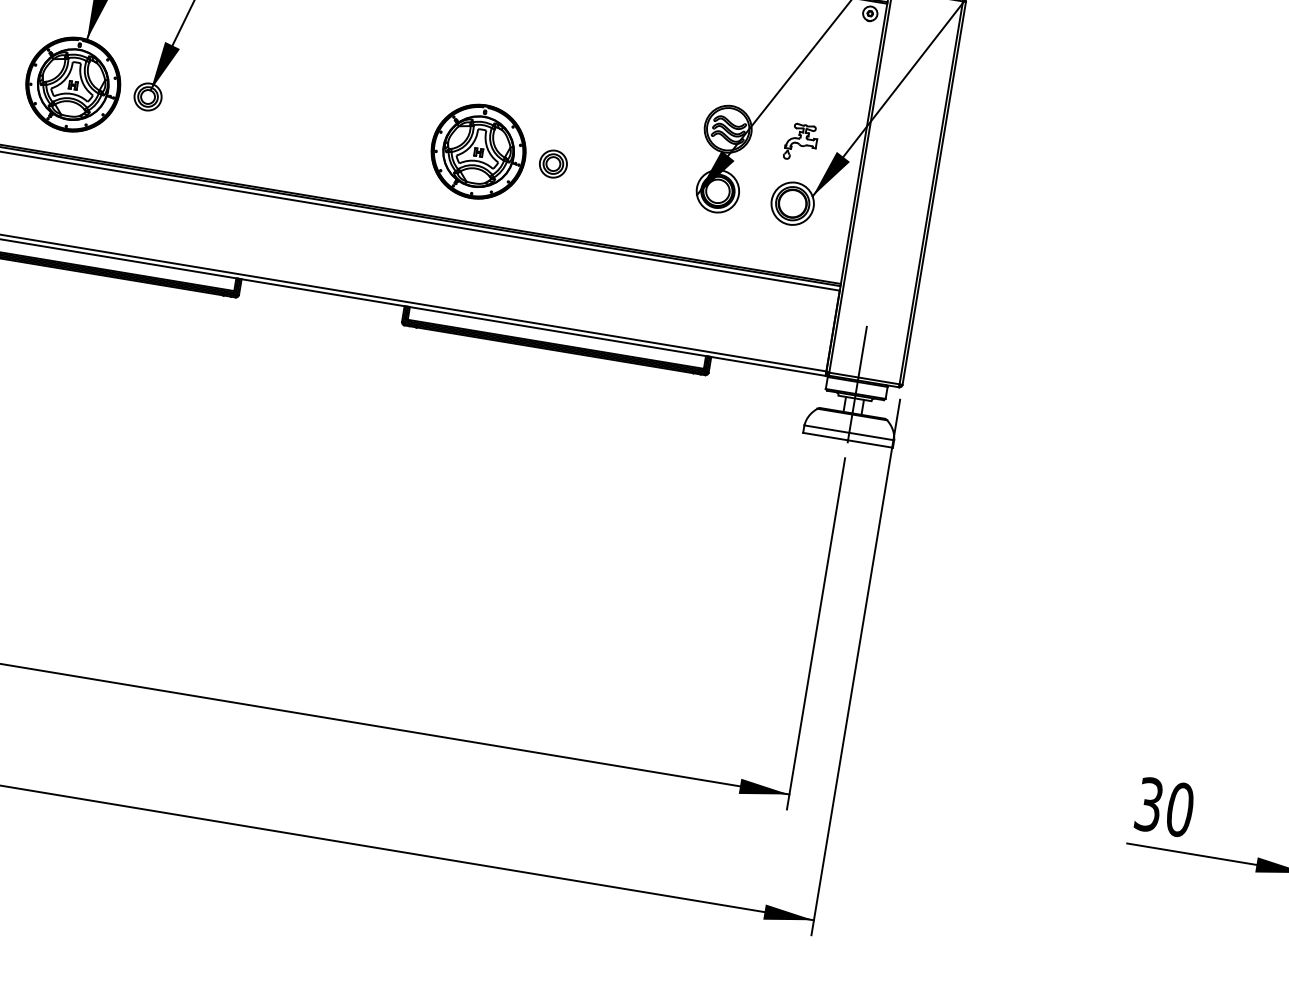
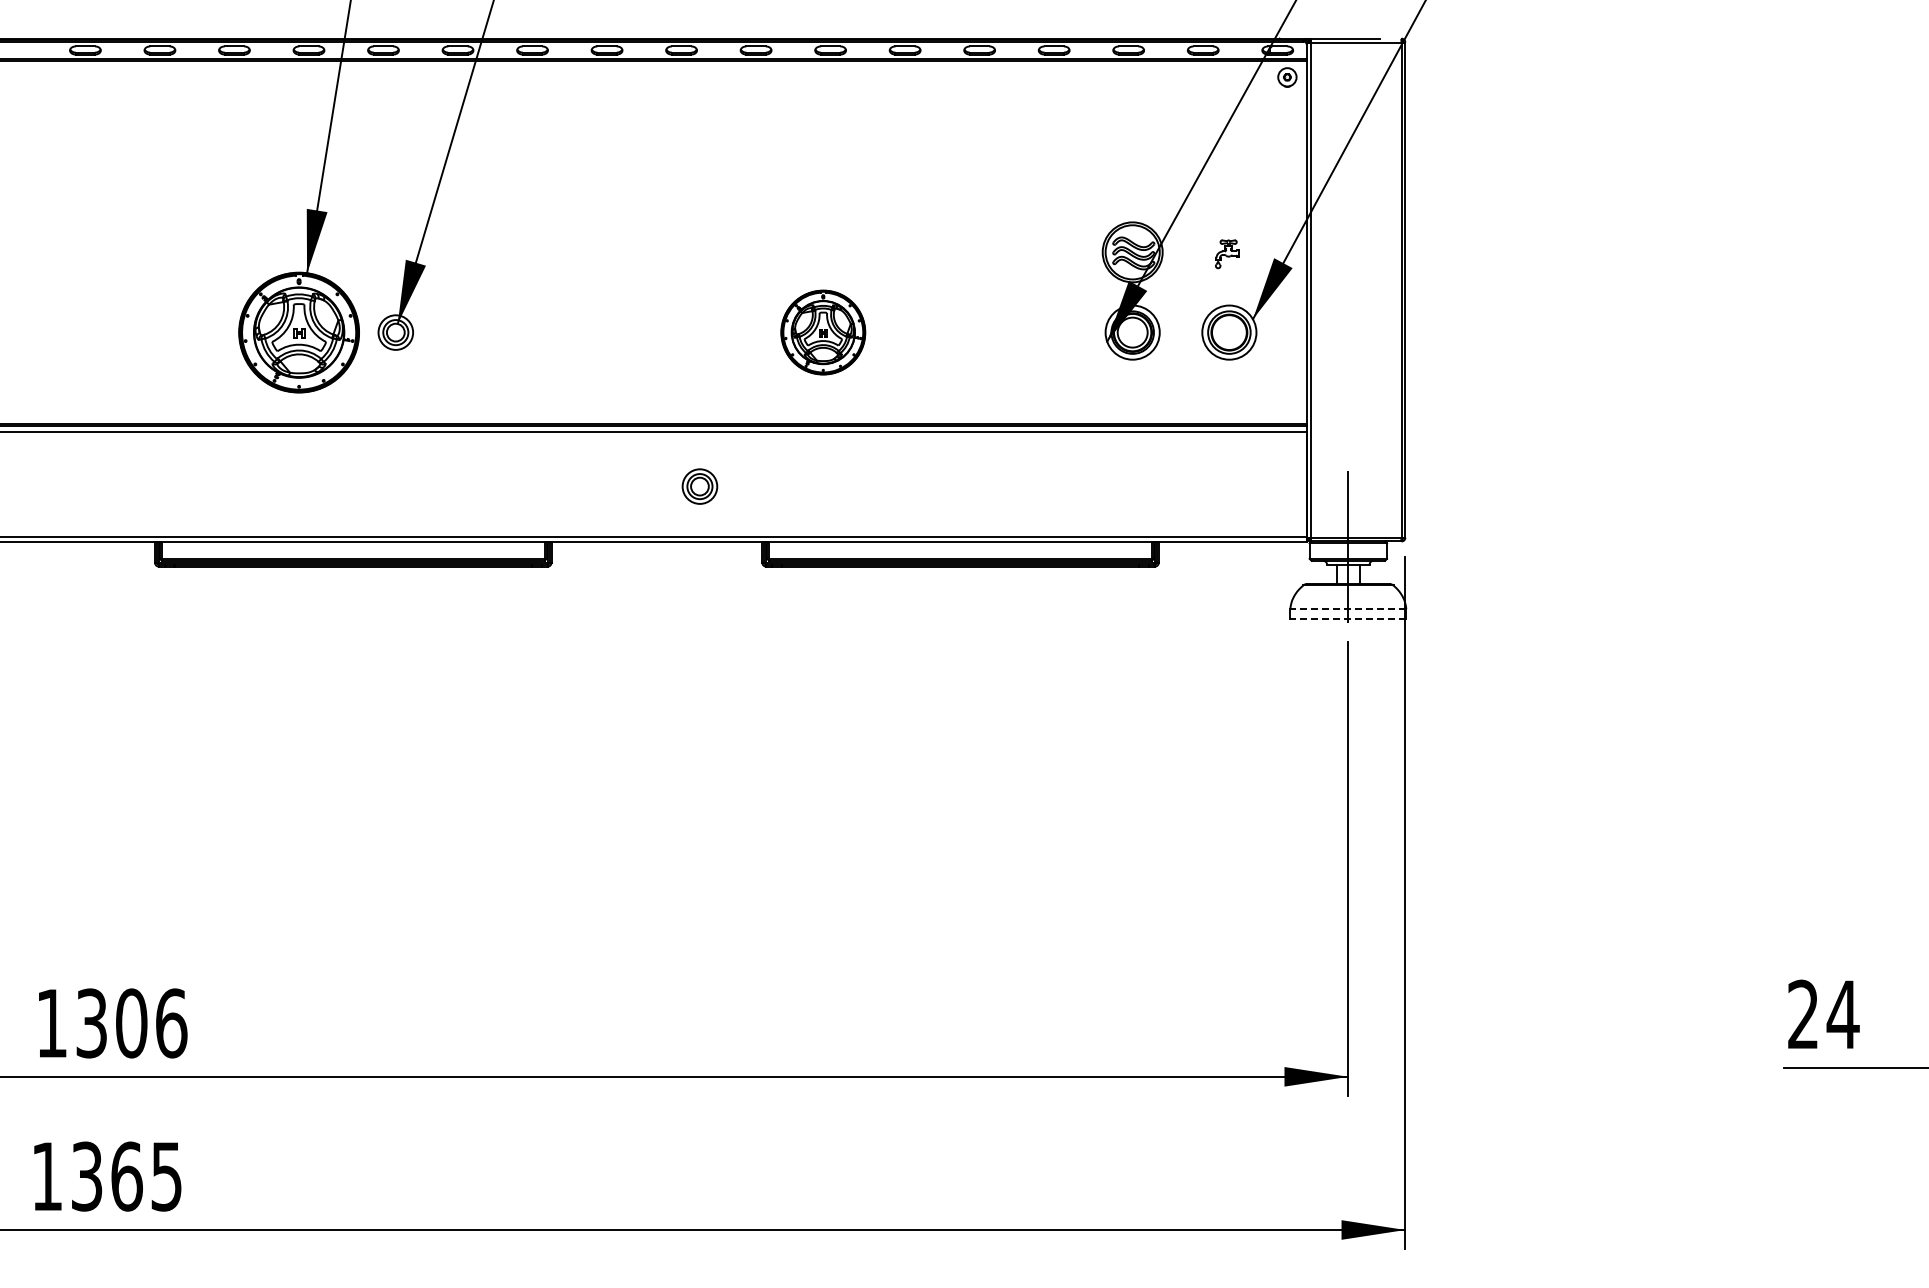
part: (801, 143) -> (1227, 254), size x0.6
part: (478, 151) -> (823, 332), size x0.7
part: (553, 163) -> (699, 486), moved
line: (848, 432) -> (1347, 609), solid -> dashed
line: (847, 439) -> (1347, 618), solid -> dashed
text: (1164, 807) -> (1823, 1014), 30 -> 24

